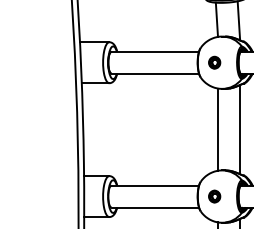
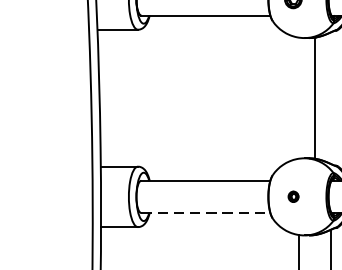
line: (218, 129) -> (315, 97), moved
line: (240, 129) -> (331, 97), removed
part: (214, 196) -> (293, 196), size x0.6
line: (155, 207) -> (206, 212), solid -> dashed

